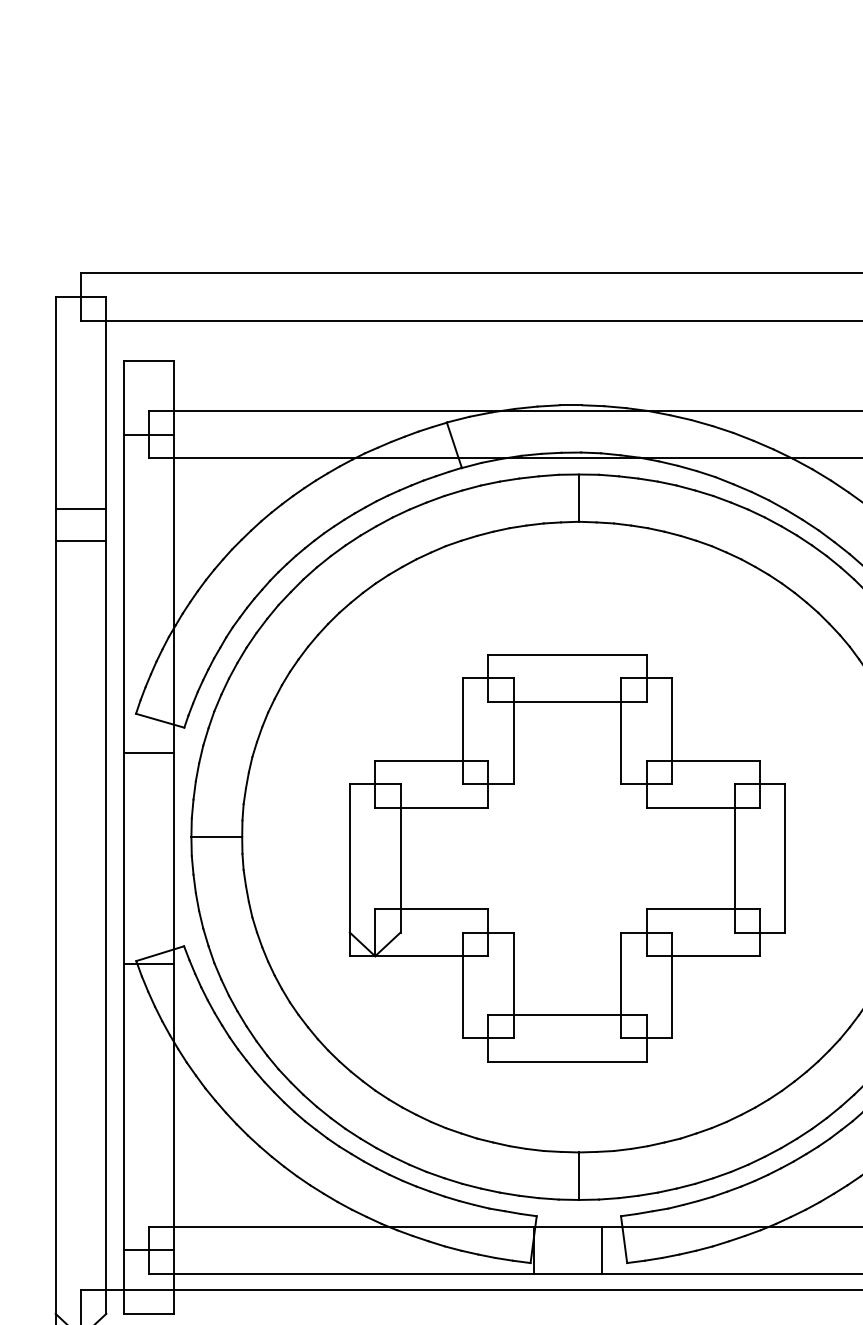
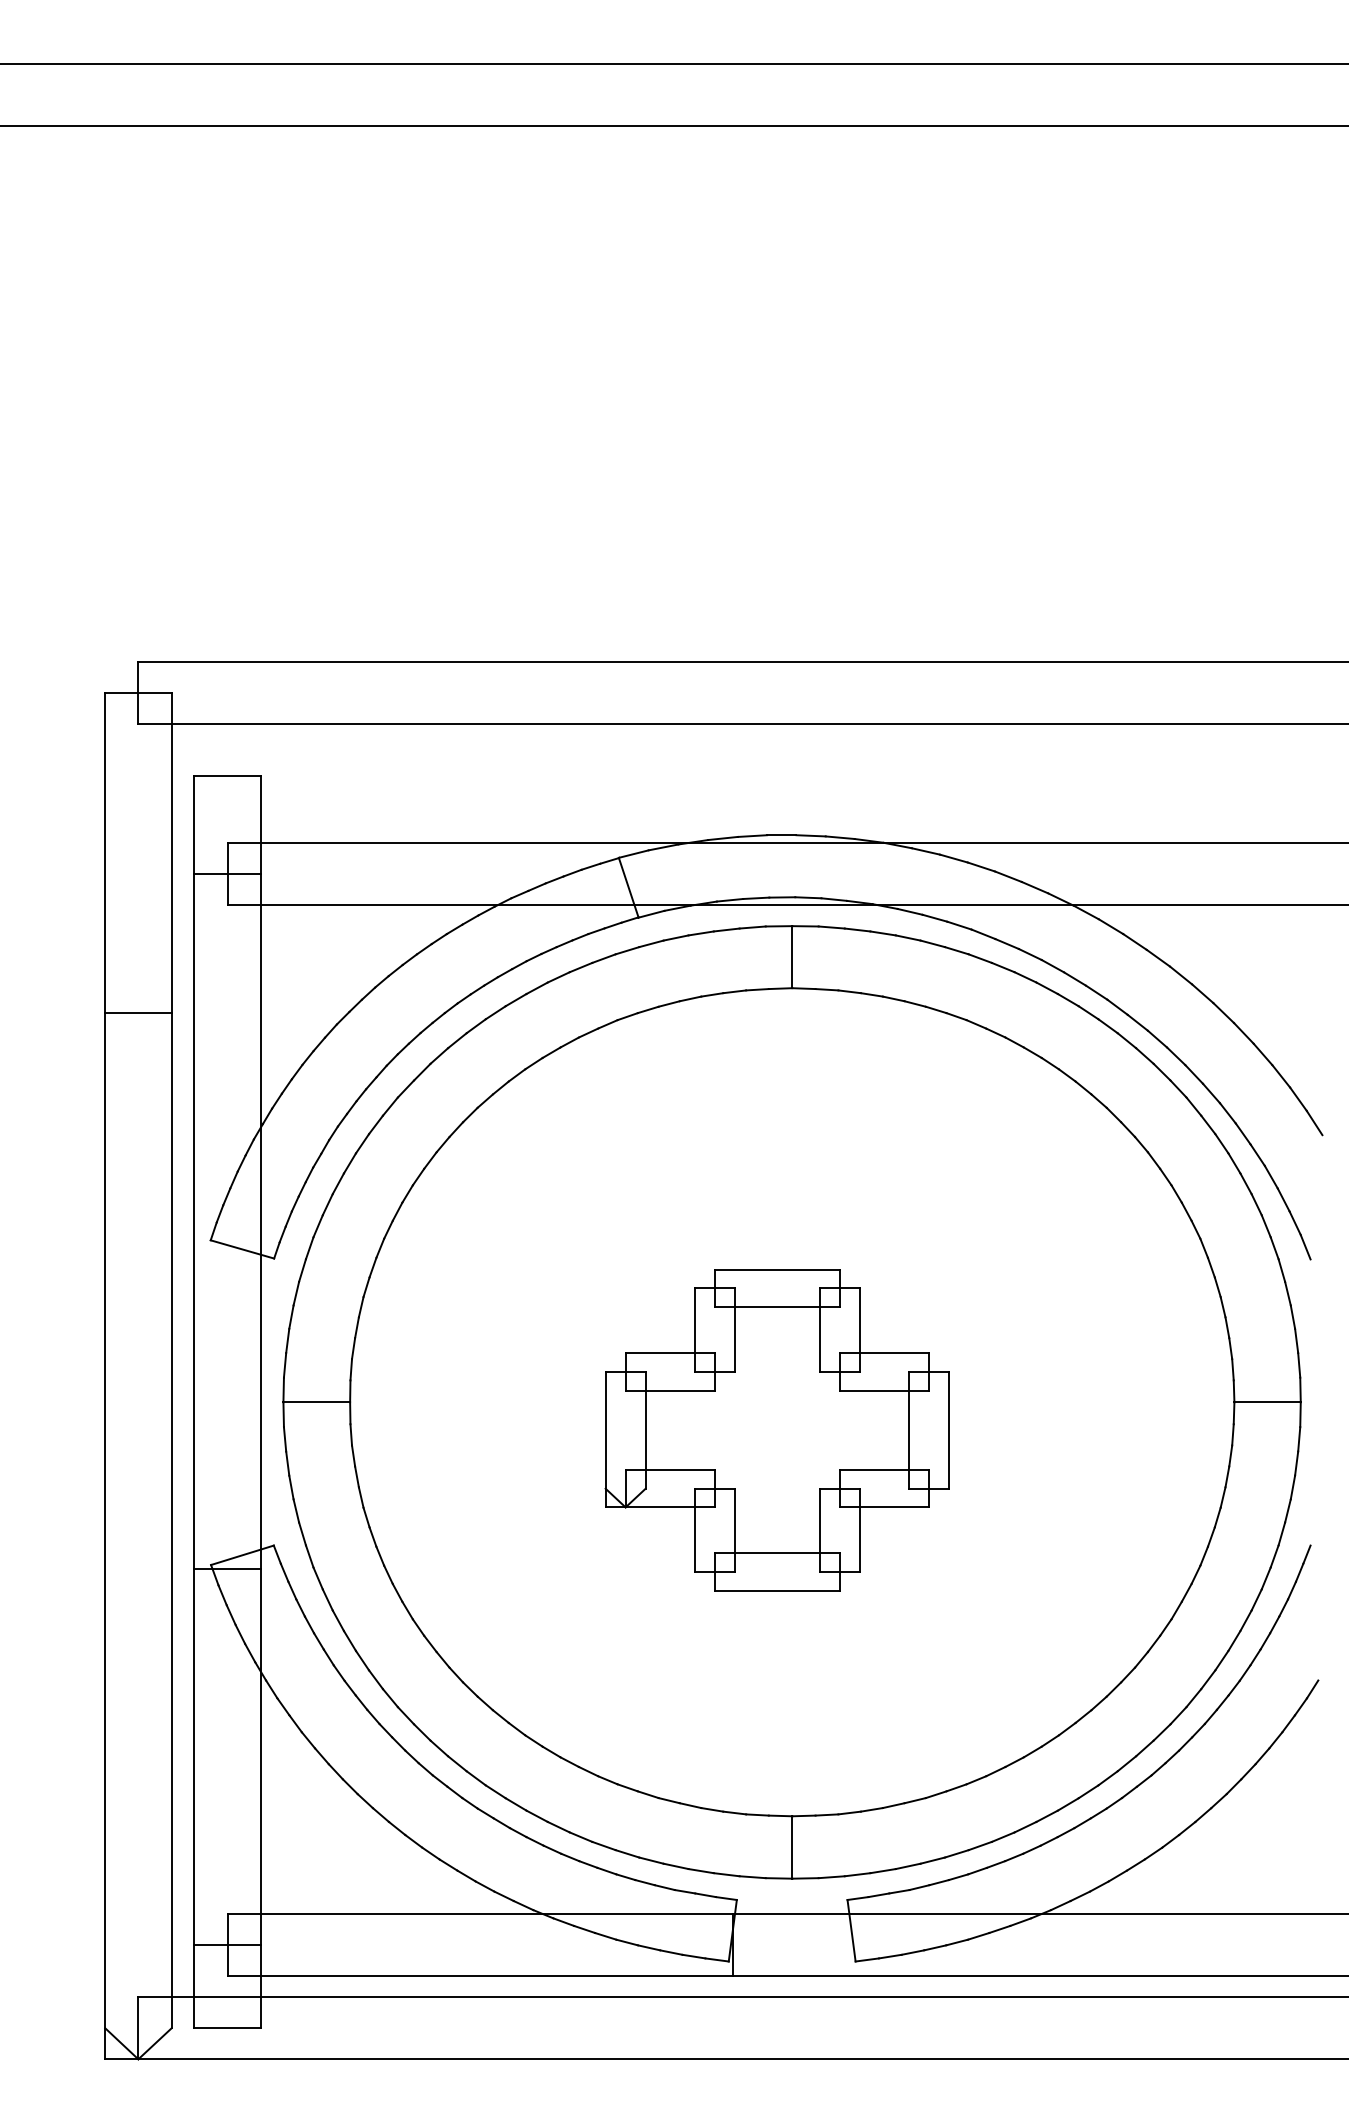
line: (81, 509) -> (138, 971), removed
line: (148, 752) -> (227, 1291), removed
part: (566, 858) -> (776, 1430), size x0.6
line: (601, 1250) -> (821, 1944), removed

